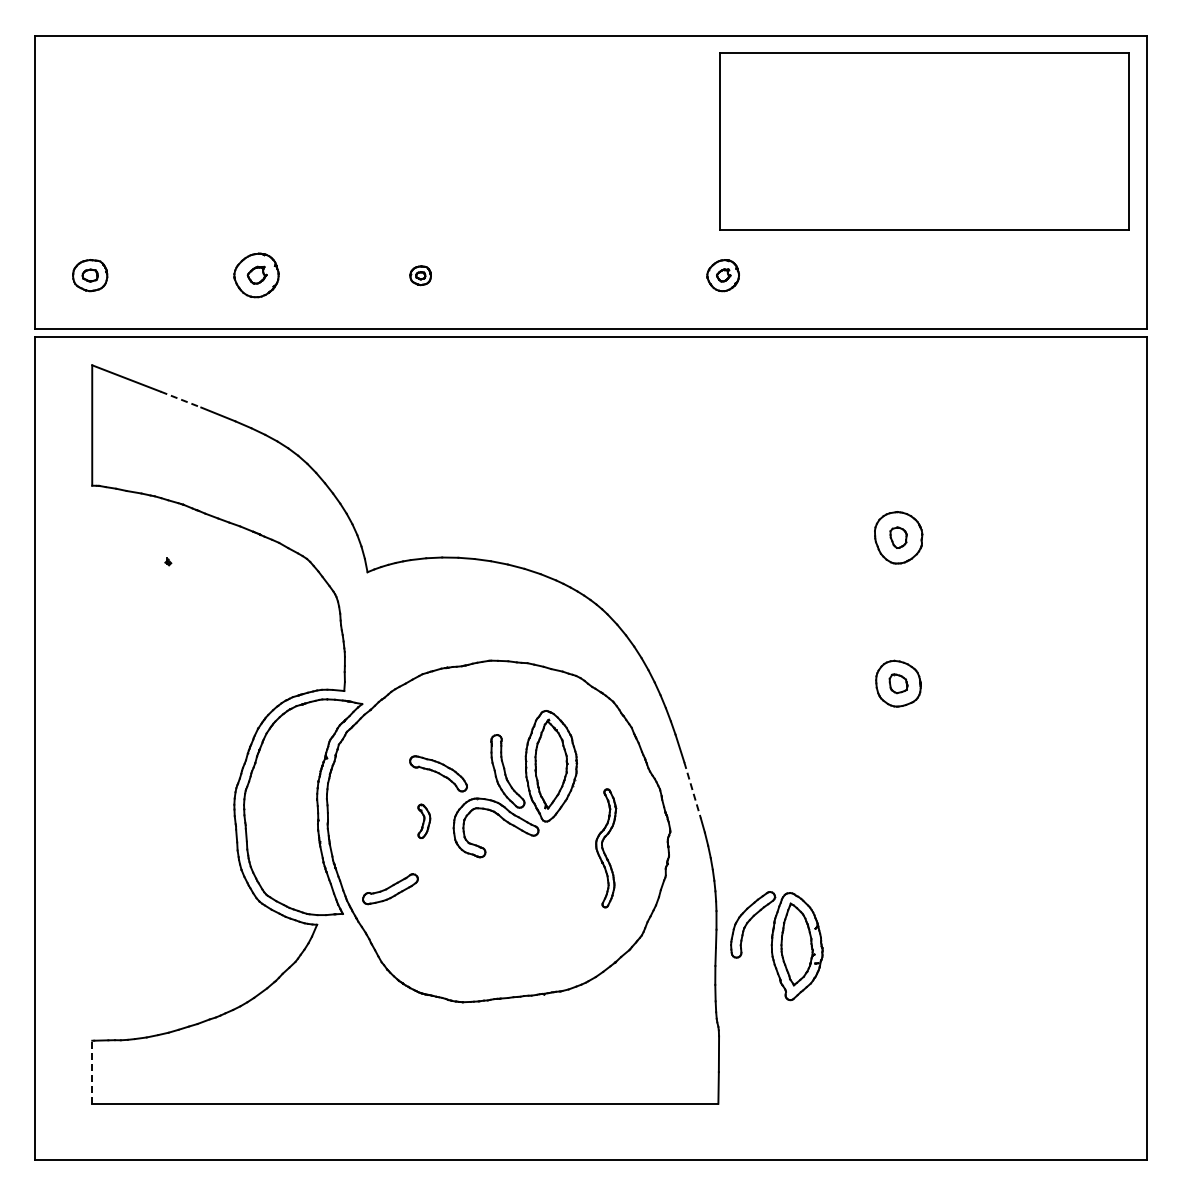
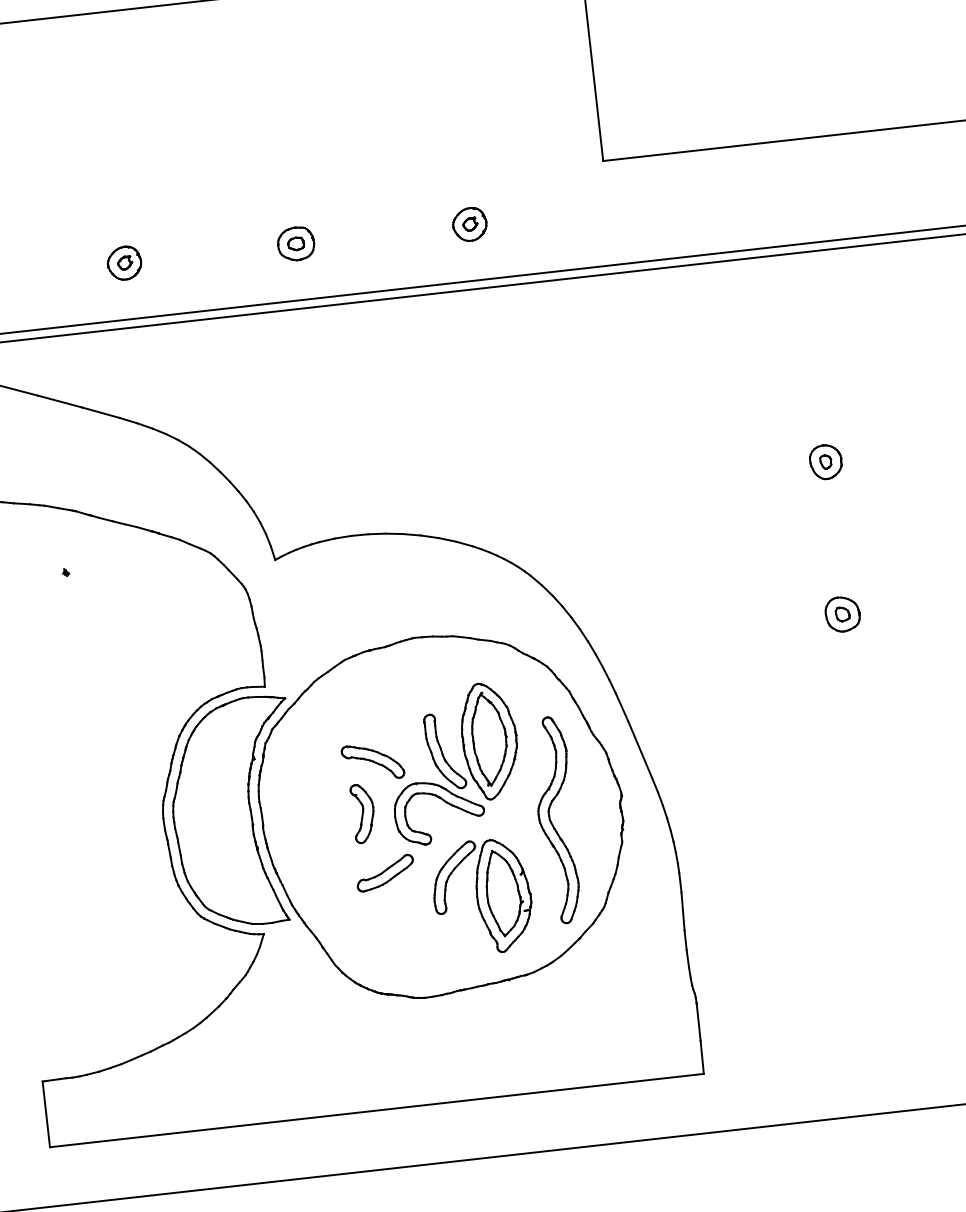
part: (256, 275) -> (124, 263), size x0.71
part: (420, 275) -> (295, 243), size x1.67
part: (722, 275) -> (469, 224), moved
line: (180, 399) -> (59, 401), dashed -> solid
part: (898, 538) -> (825, 462), size x0.62
part: (898, 683) -> (842, 614), size x0.71
line: (692, 790) -> (640, 749), dashed -> solid
part: (424, 821) -> (363, 813), size x1.67
part: (605, 848) -> (556, 820), size x1.67
part: (390, 889) -> (385, 873), moved
part: (776, 946) -> (482, 897), moved
line: (92, 1071) -> (46, 1113), dashed -> solid

